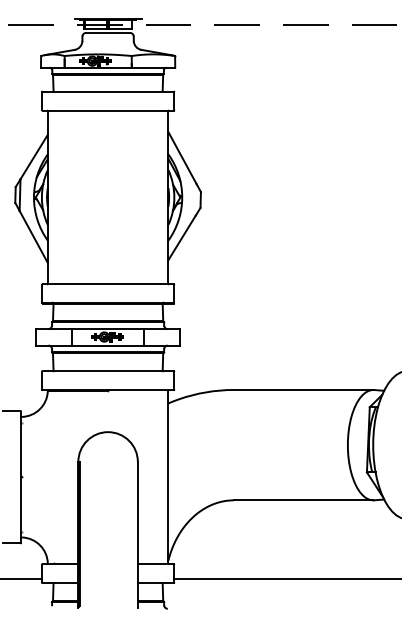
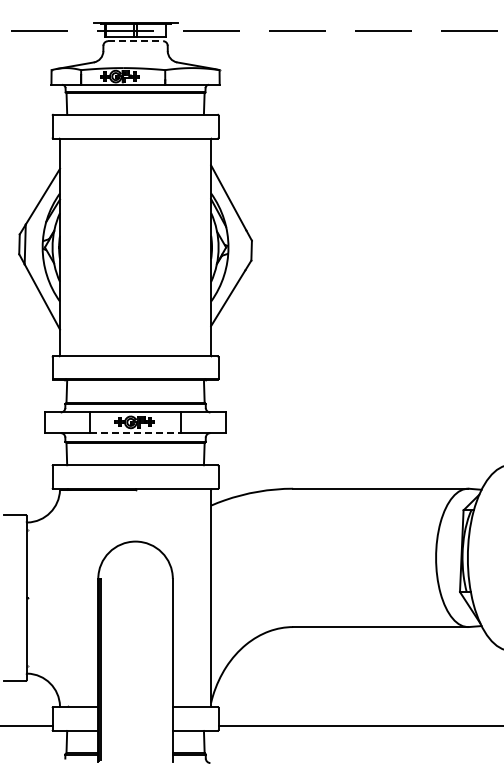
line: (108, 33) -> (135, 41), solid -> dashed
line: (108, 345) -> (135, 433), solid -> dashed

